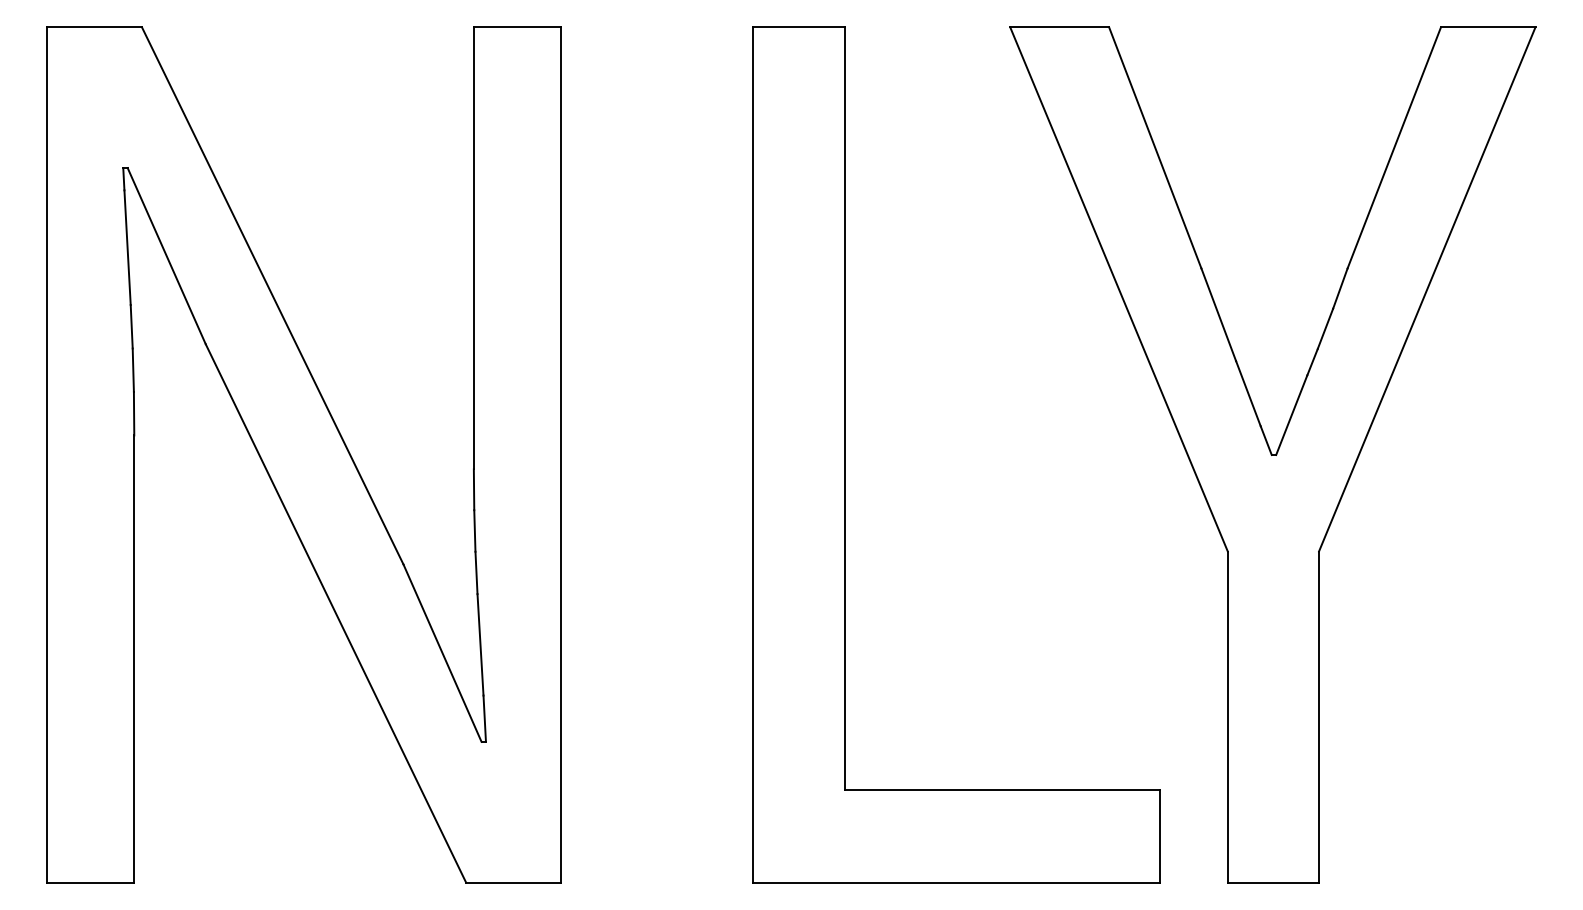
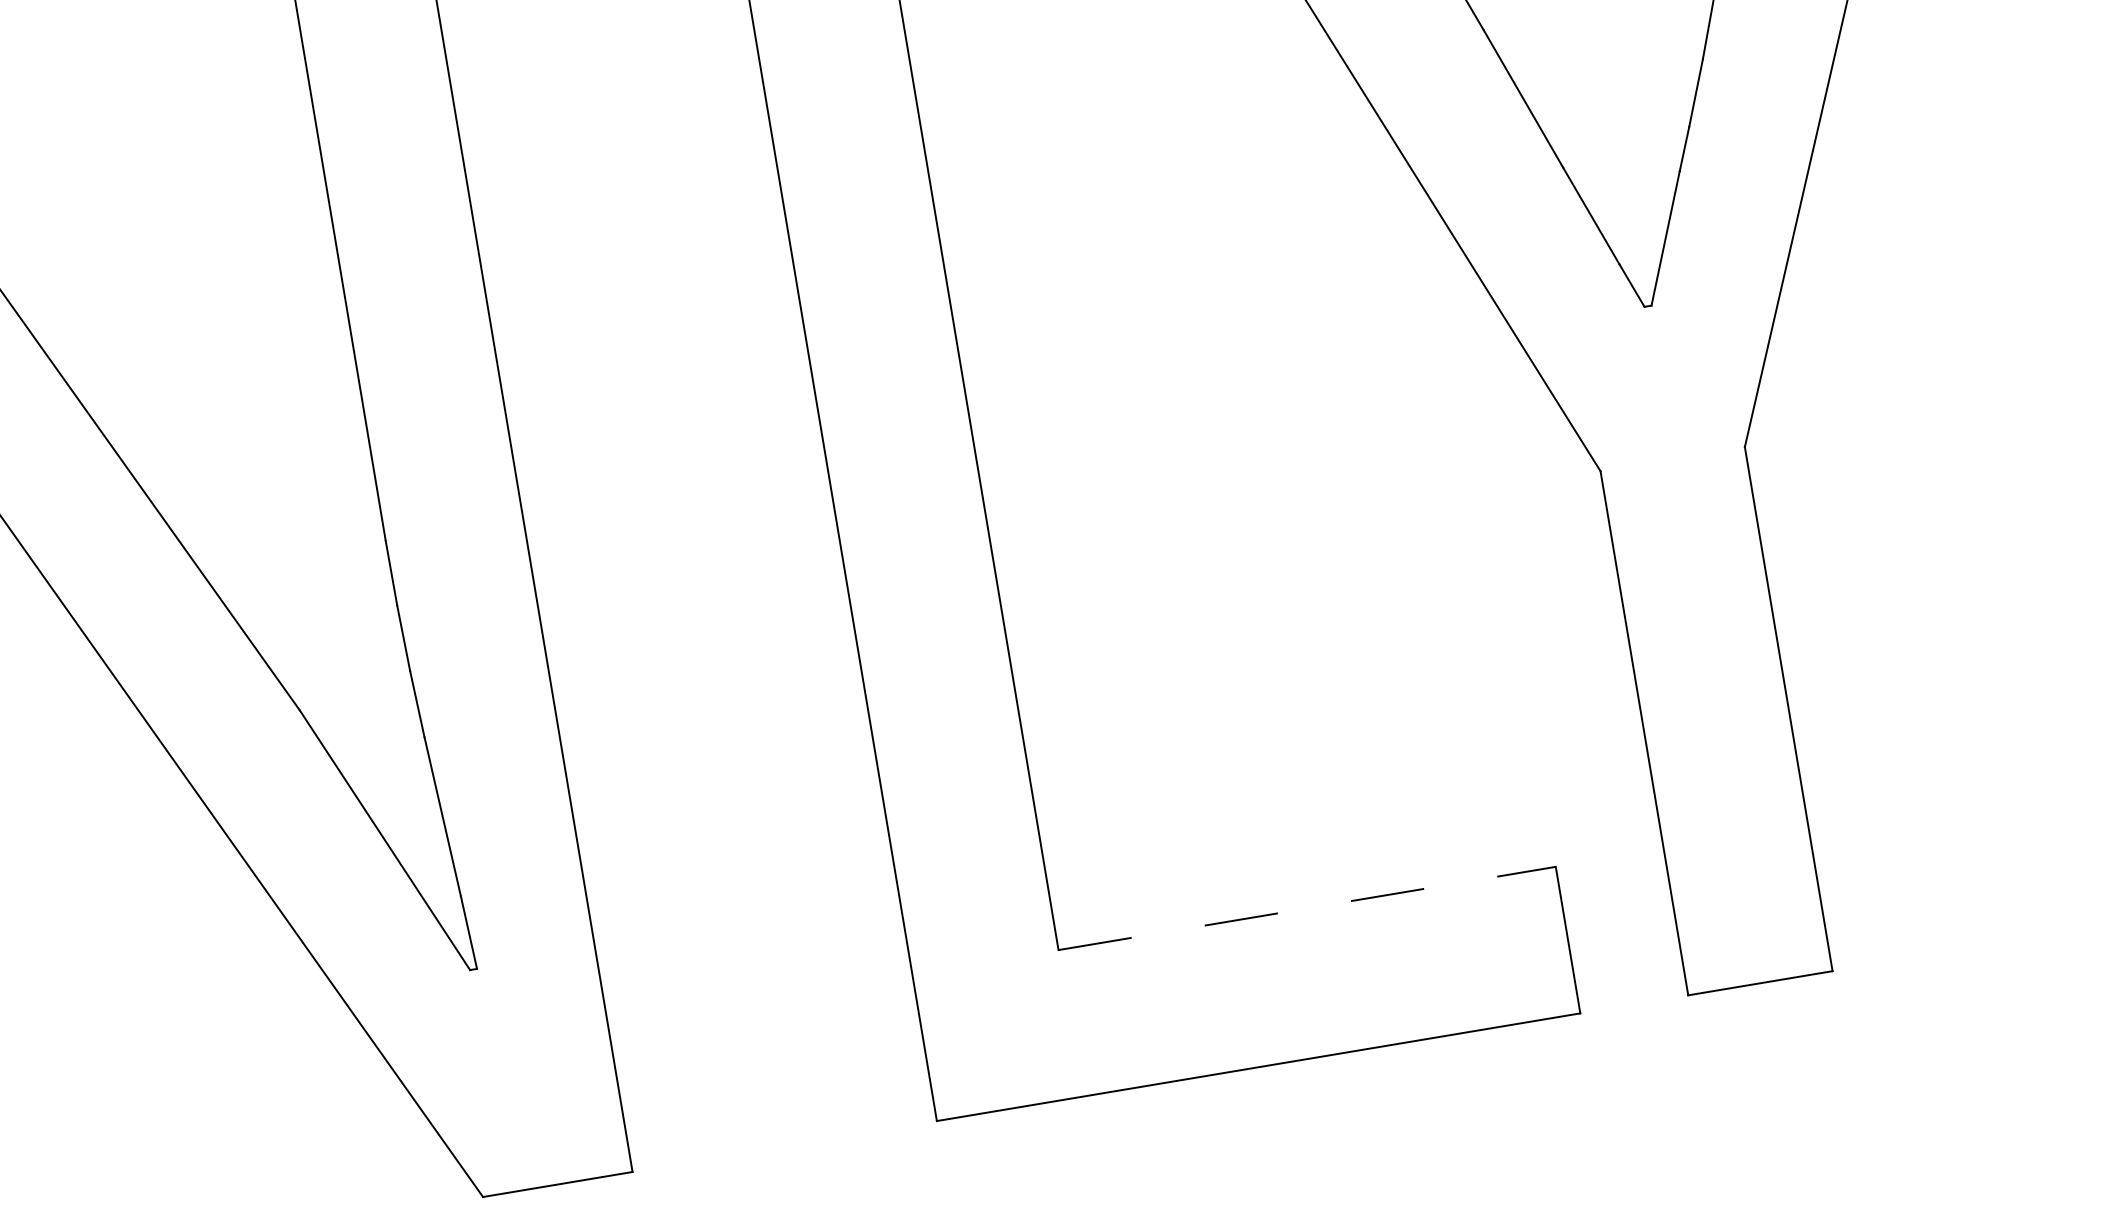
line: (1002, 790) -> (1307, 909), solid -> dashed

